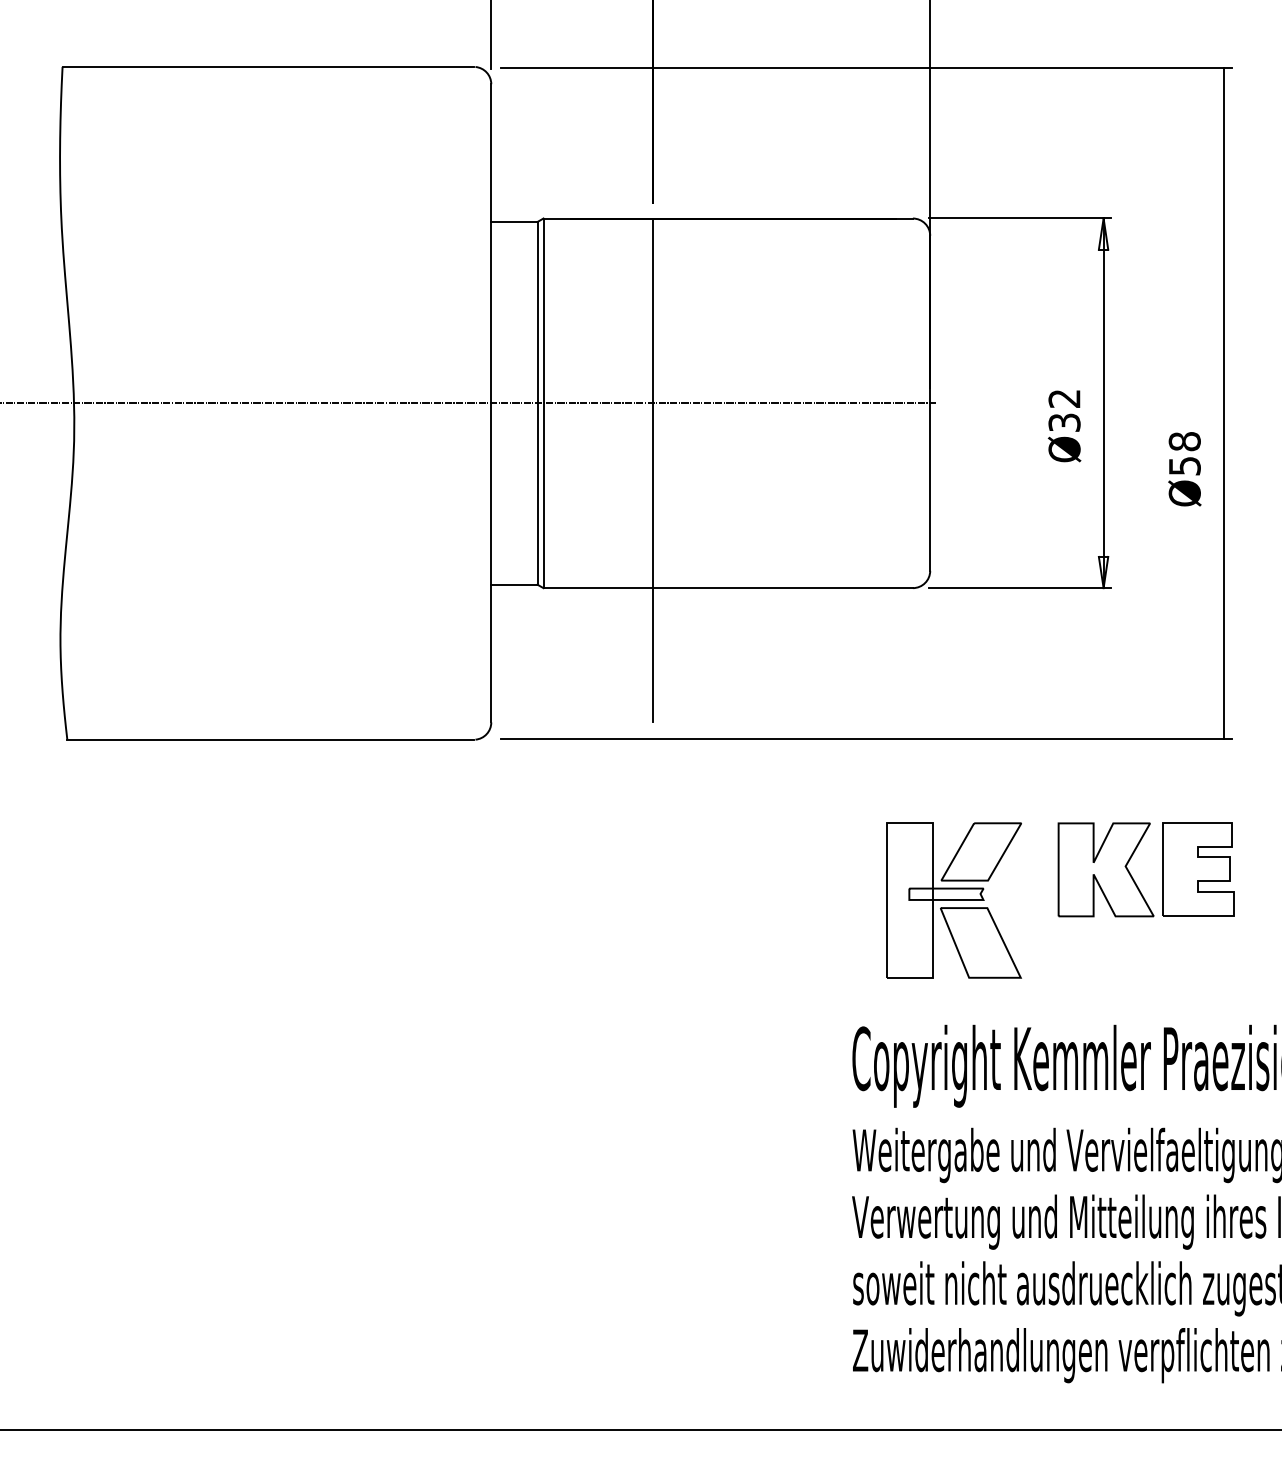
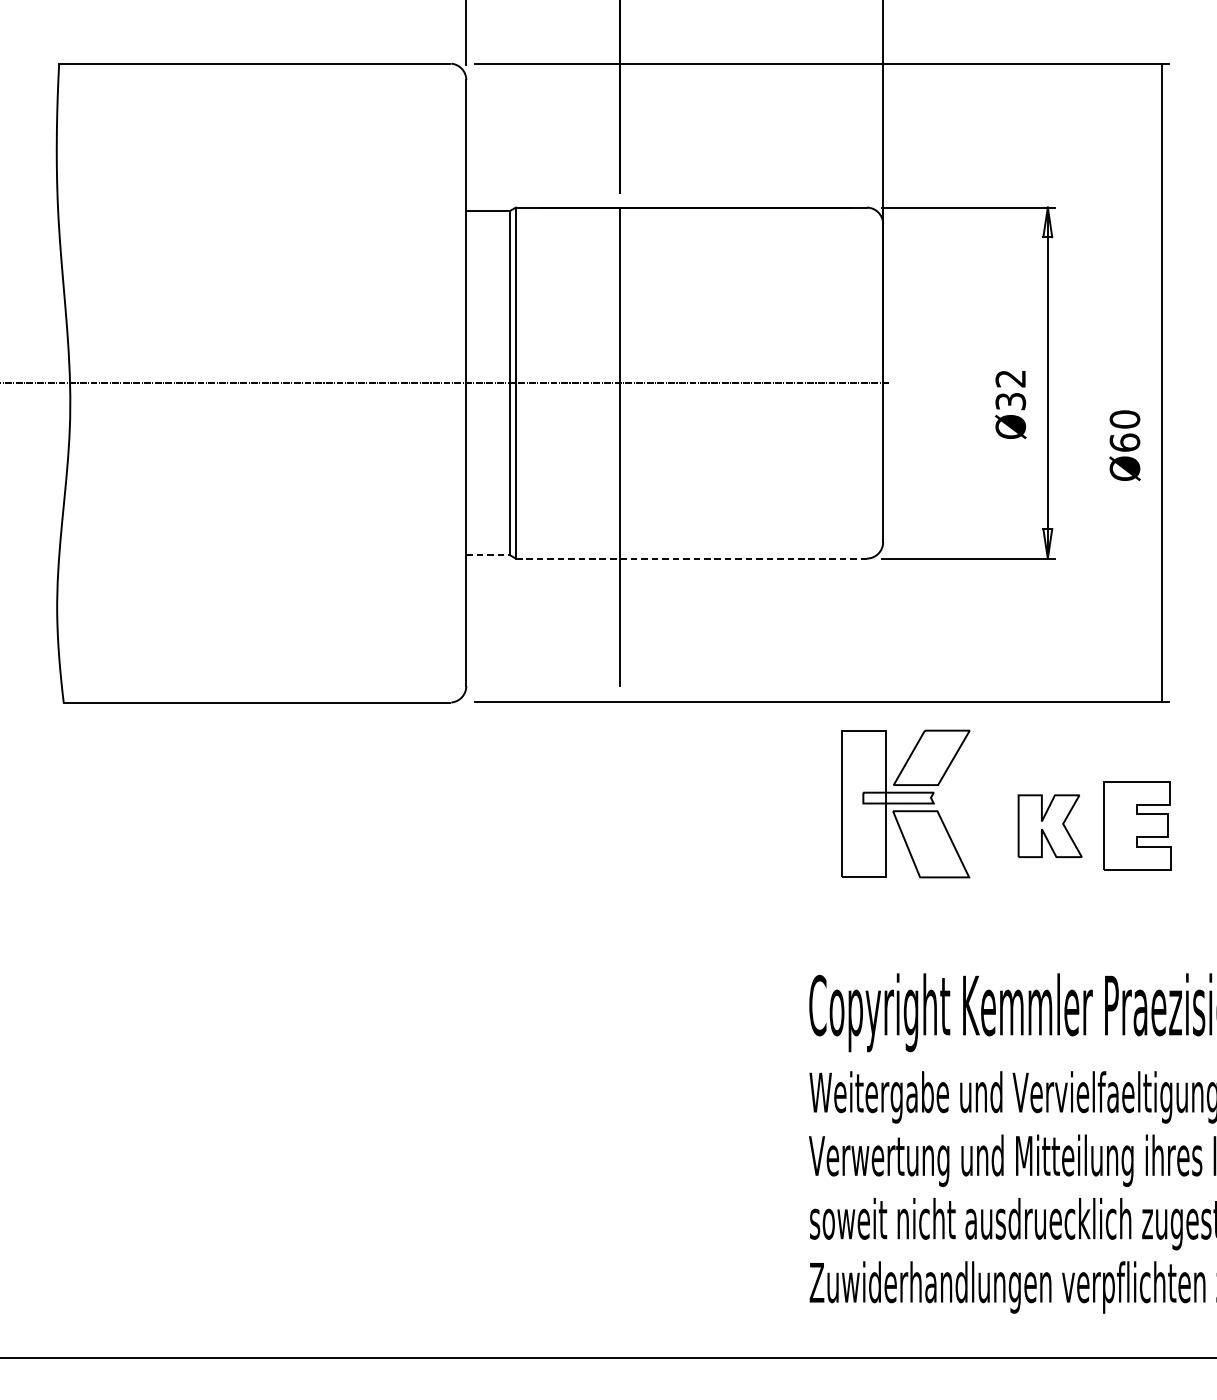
text: (1184, 453) -> (1124, 430), Ø58 -> Ø60
line: (514, 584) -> (488, 555), solid -> dashed
line: (728, 588) -> (691, 558), solid -> dashed
part: (1105, 869) -> (1049, 825), size x0.7
part: (953, 900) -> (905, 803), moved

